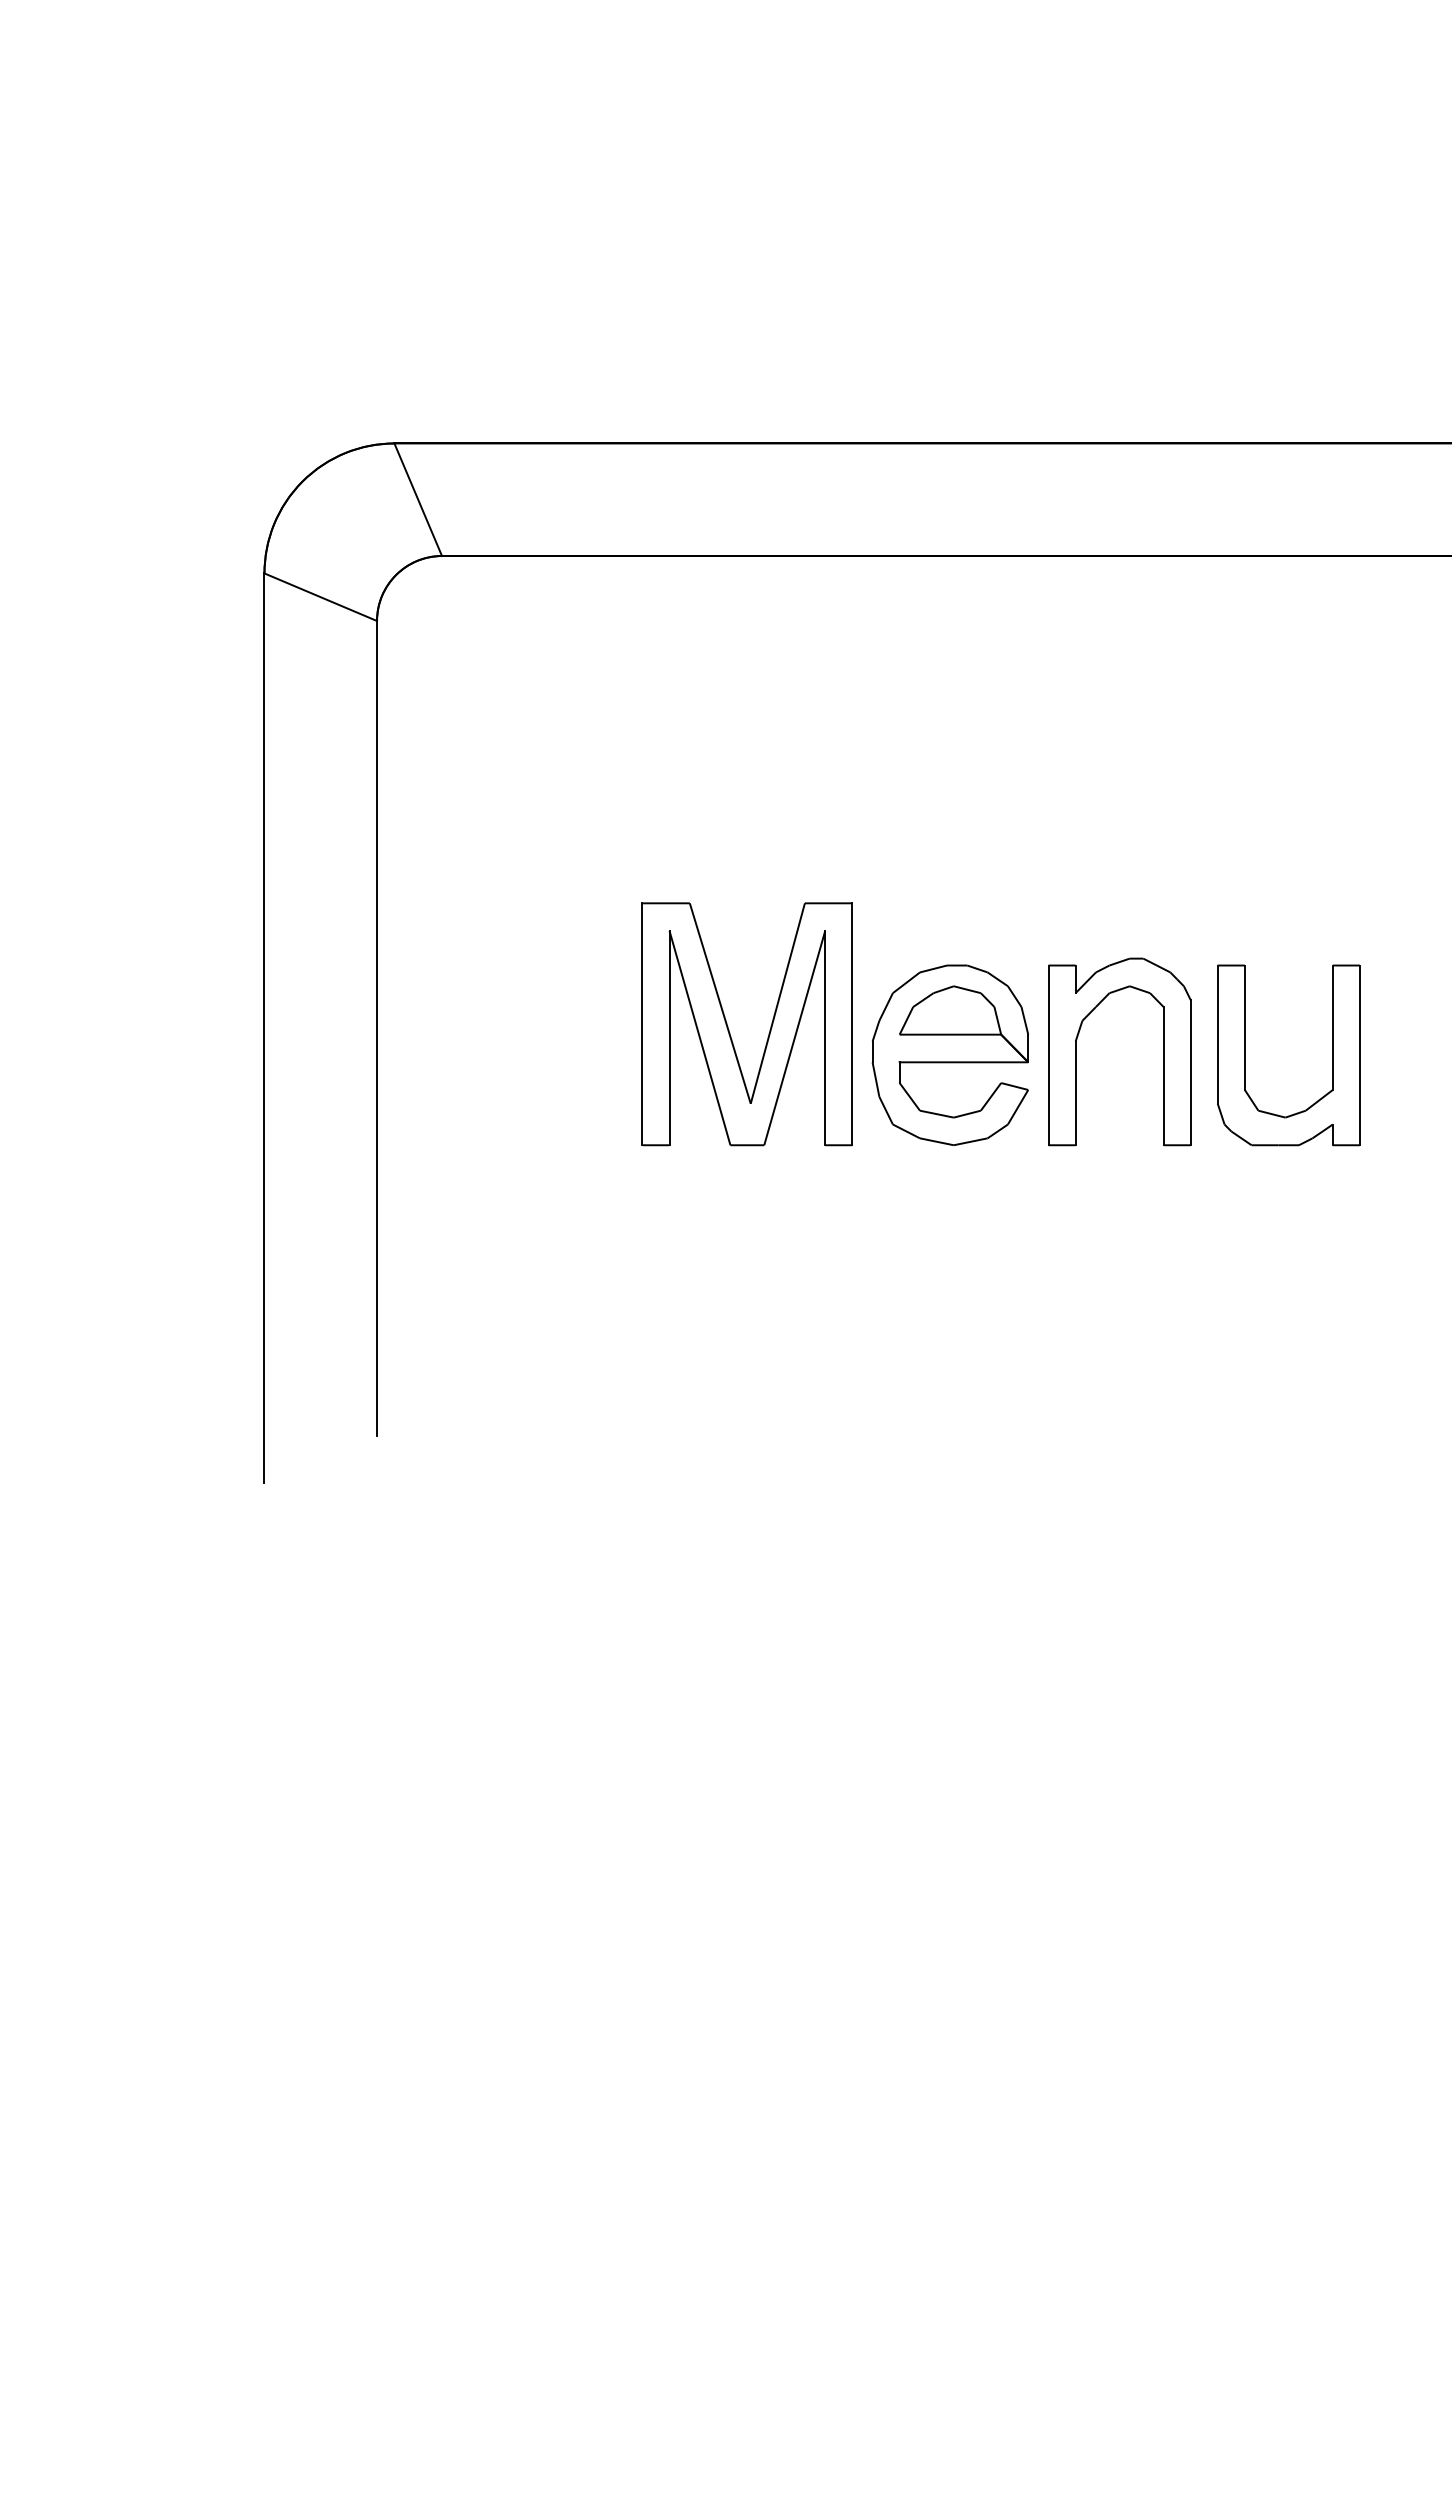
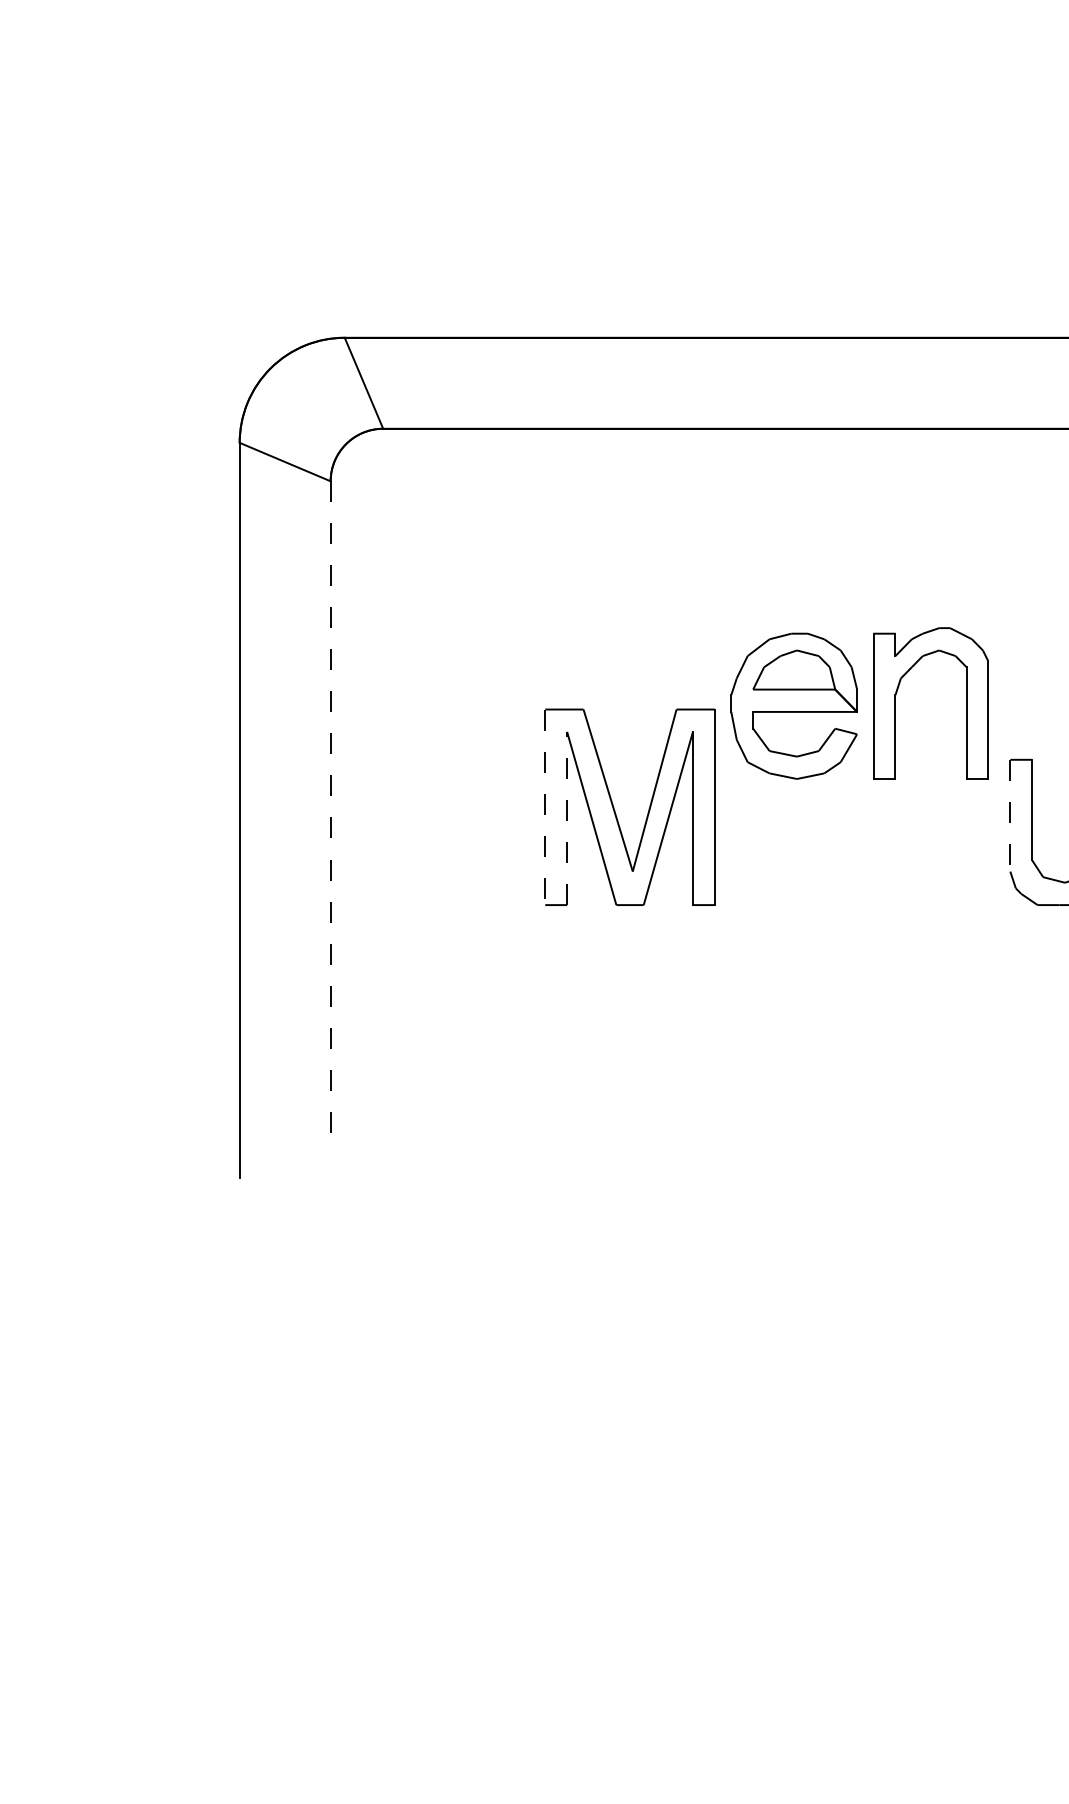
line: (642, 1024) -> (545, 807), solid -> dashed
line: (377, 1028) -> (331, 810), solid -> dashed
line: (1217, 1035) -> (1010, 816), solid -> dashed
line: (669, 1037) -> (567, 817), solid -> dashed
part: (1076, 1051) -> (896, 703), moved
part: (949, 1054) -> (793, 705), moved

